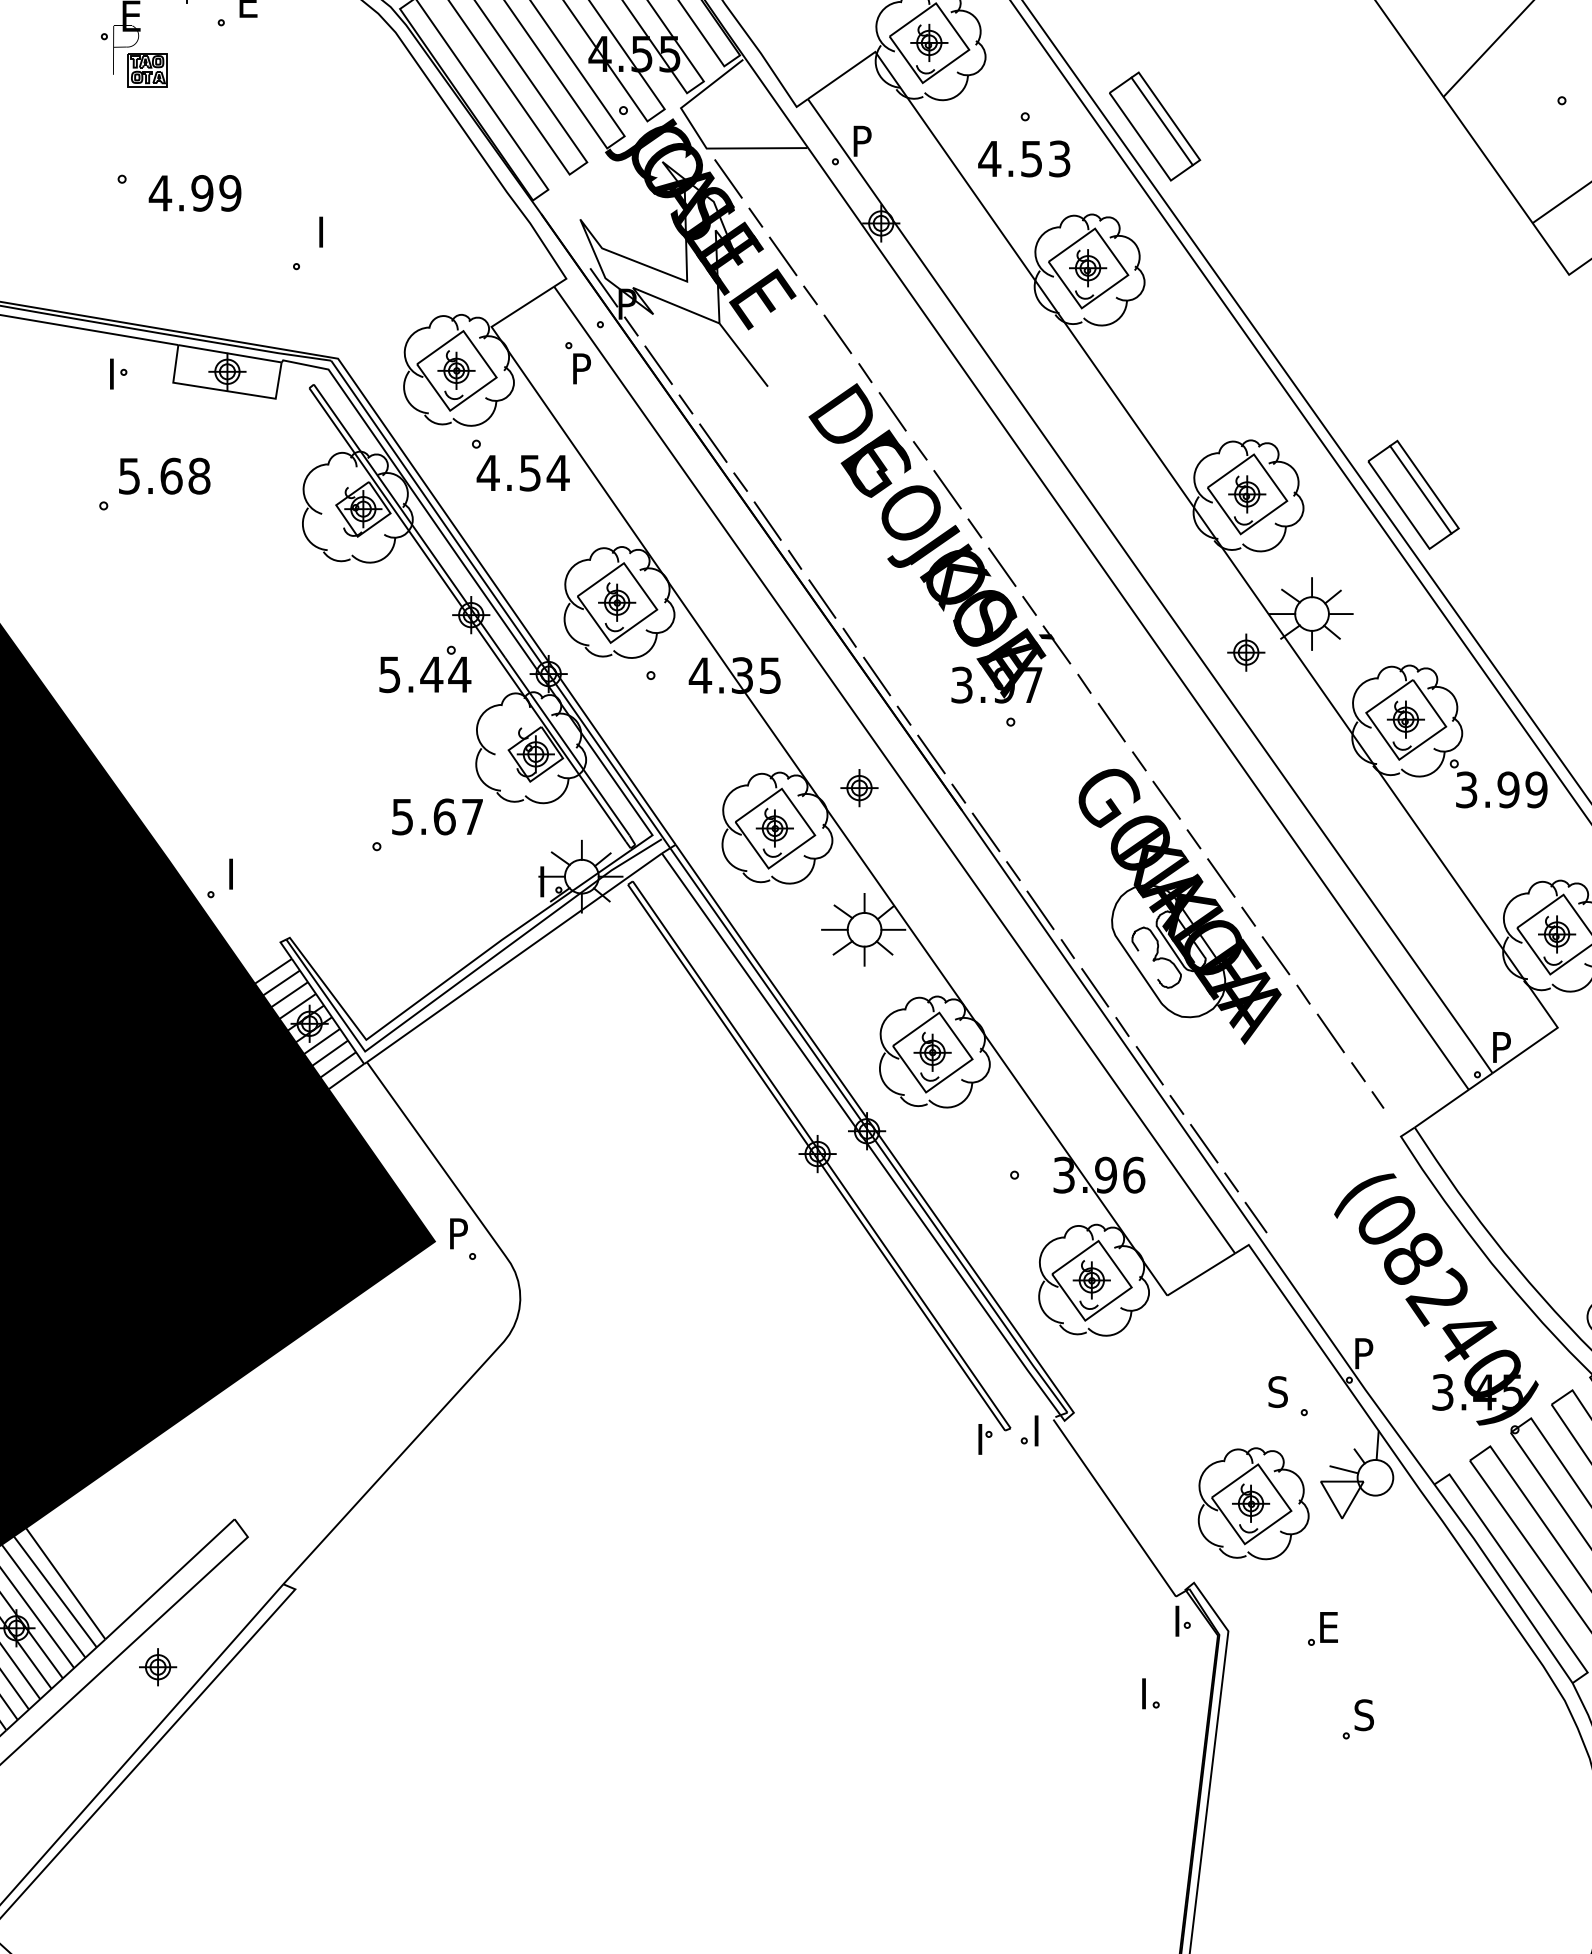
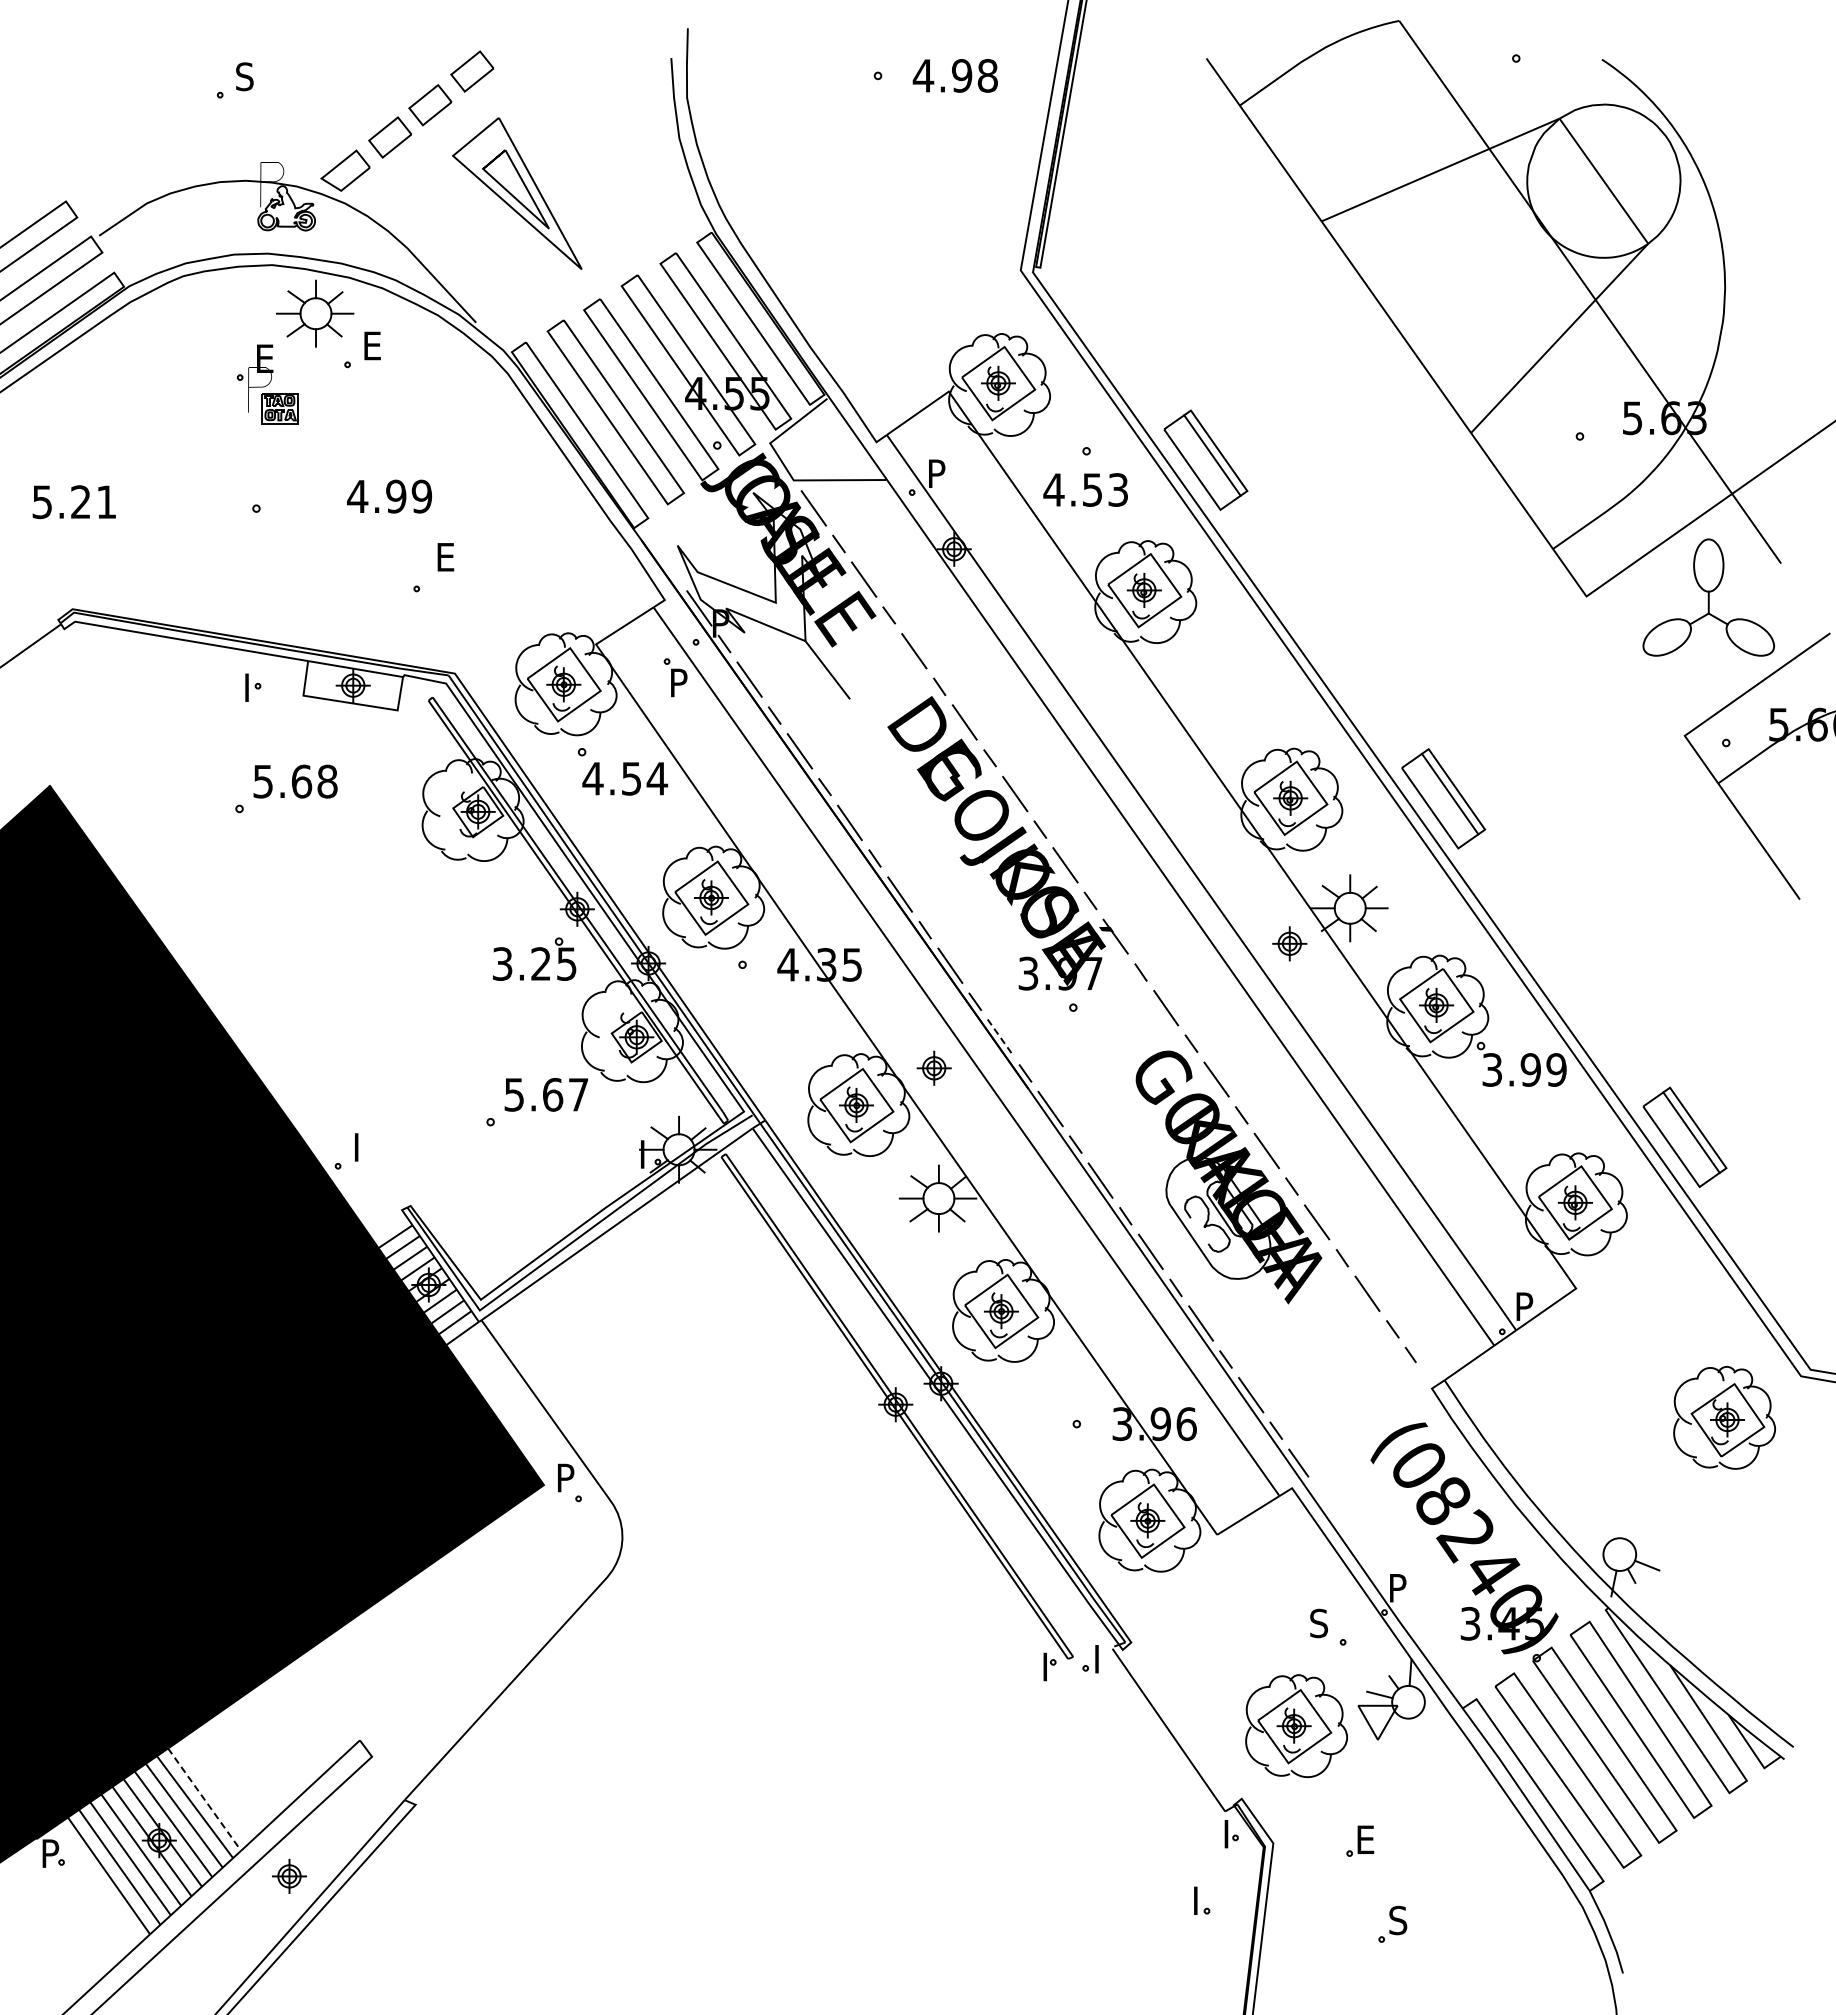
text: (195, 193) -> (389, 496), moved
text: (329, 232) -> (447, 557), I -> E
text: (425, 674) -> (535, 963), 5.44 -> 3.25
line: (931, 754) -> (1000, 1037), solid -> dashed
line: (65, 1583) -> (204, 1799), solid -> dashed

